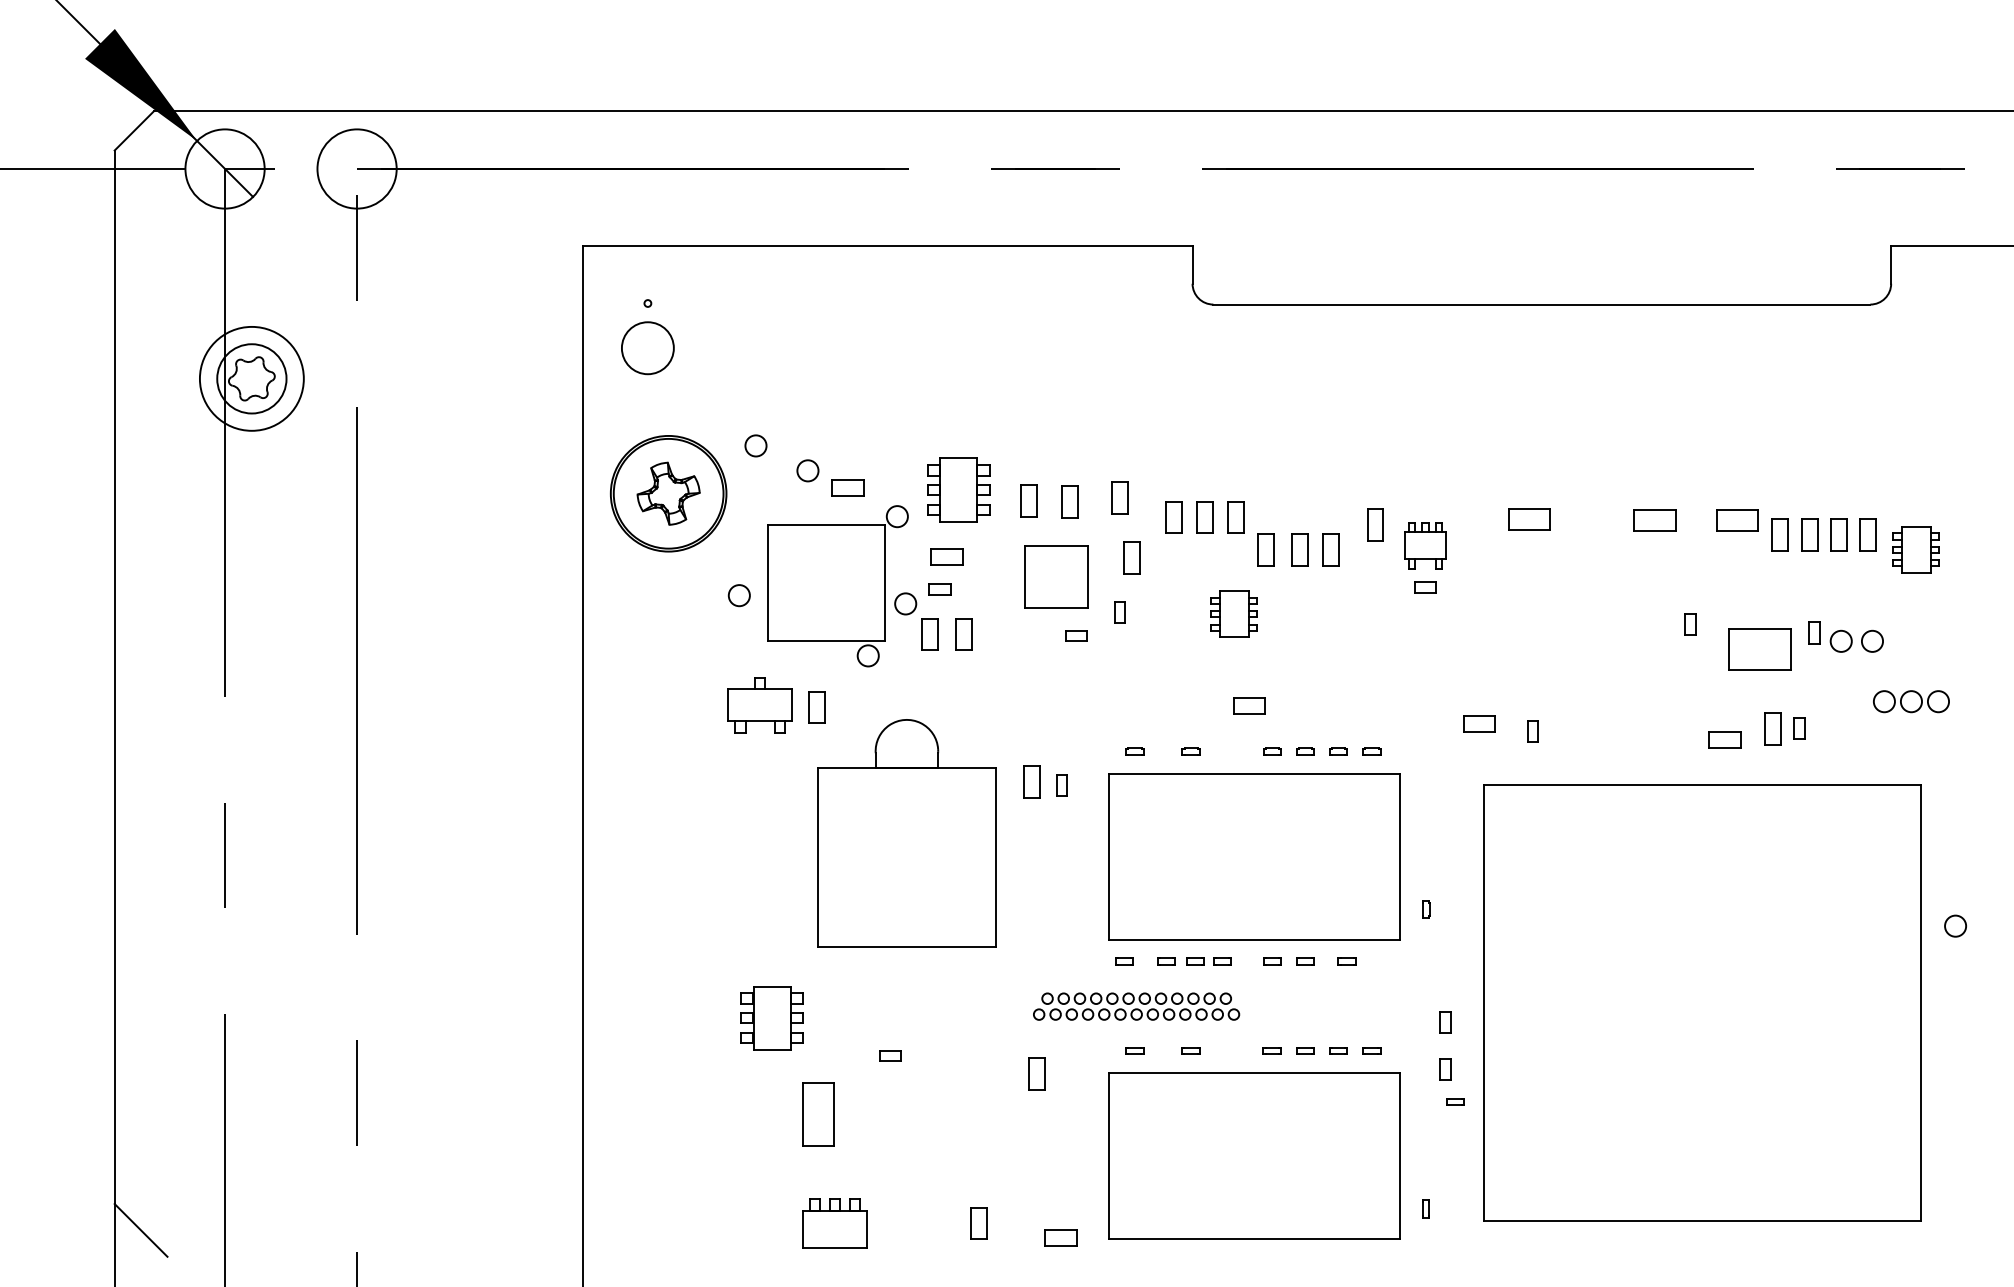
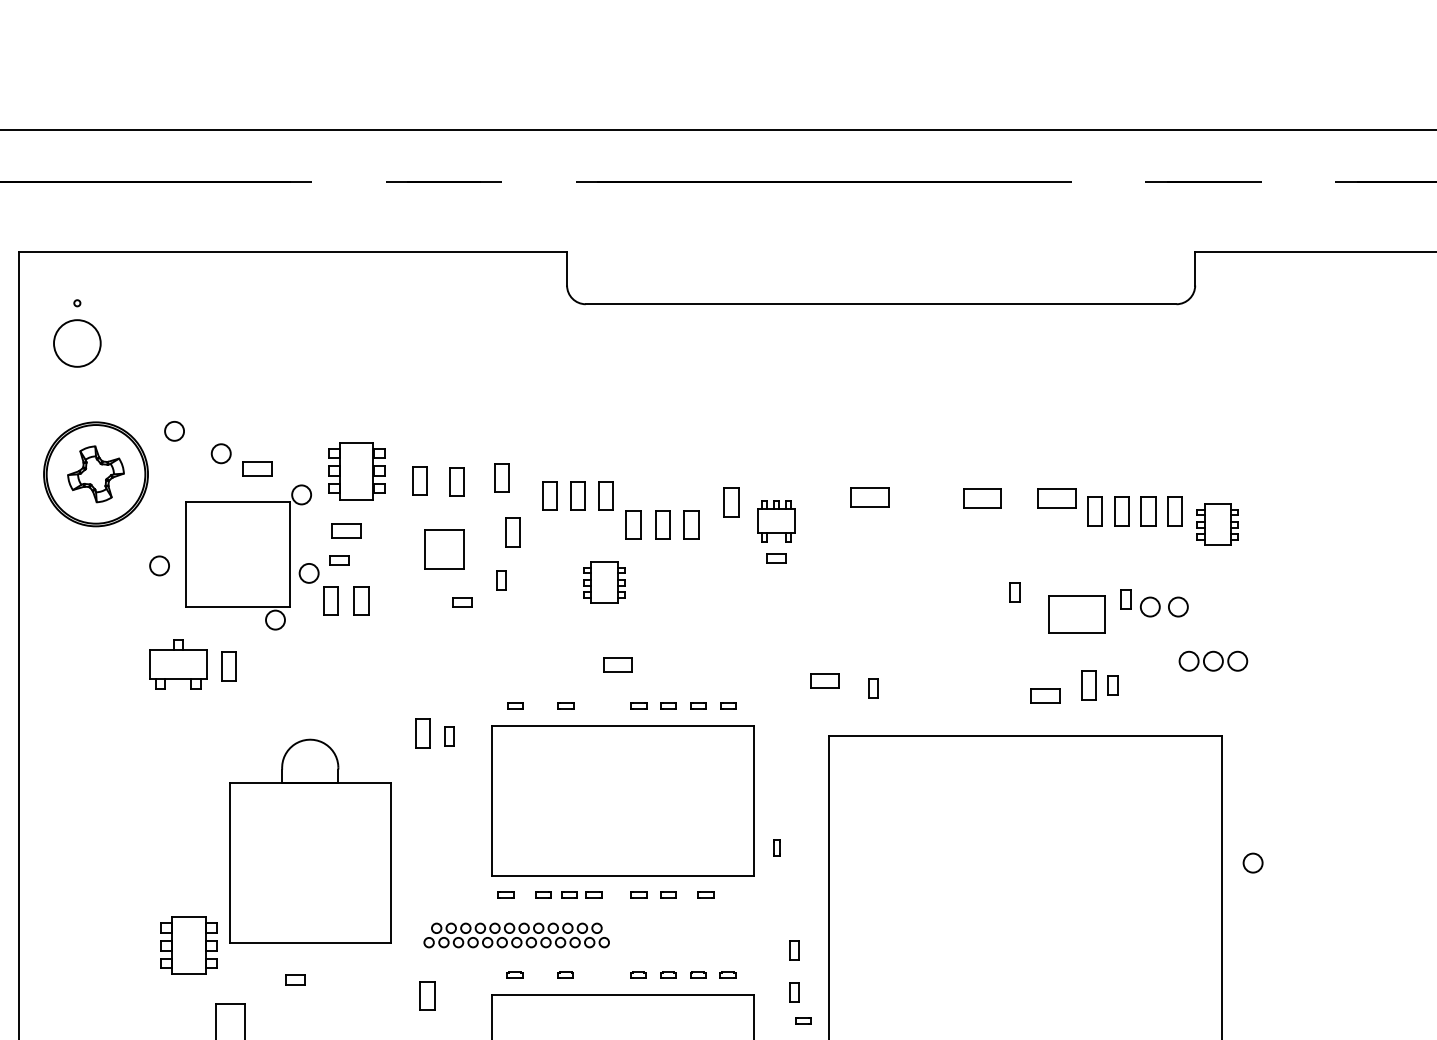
part: (1056, 576) -> (444, 548), size x0.7
part: (906, 833) -> (309, 841), moved

